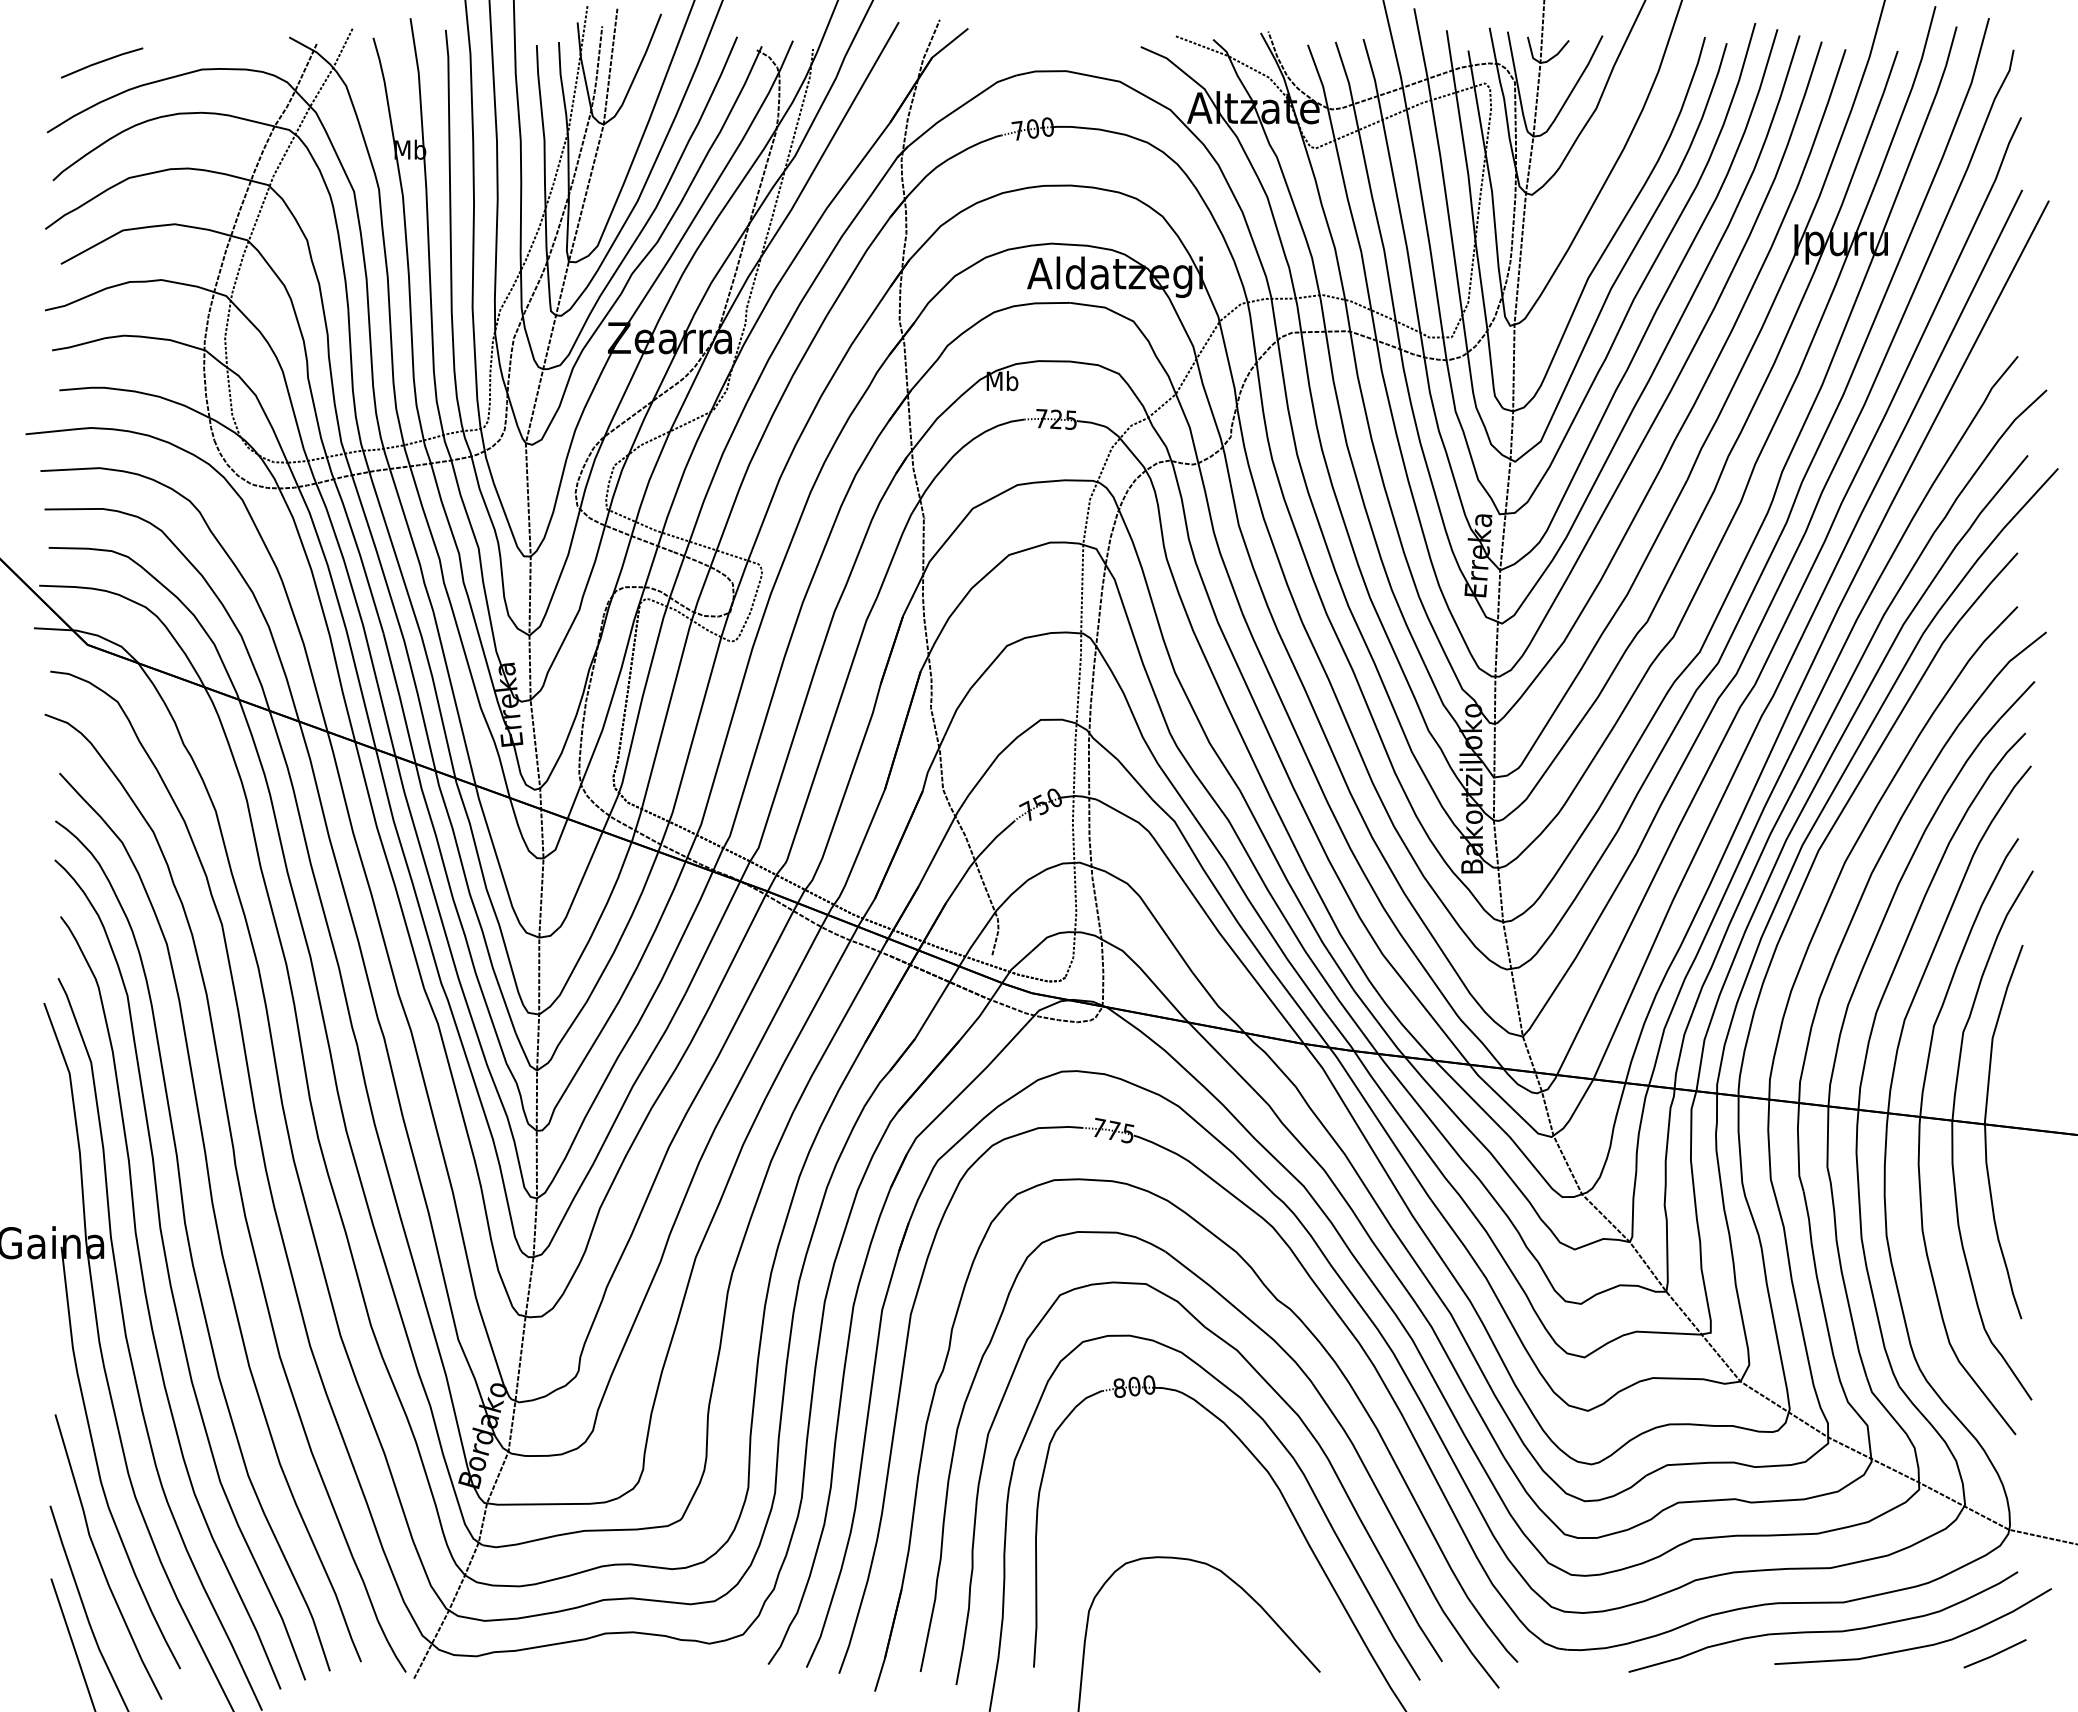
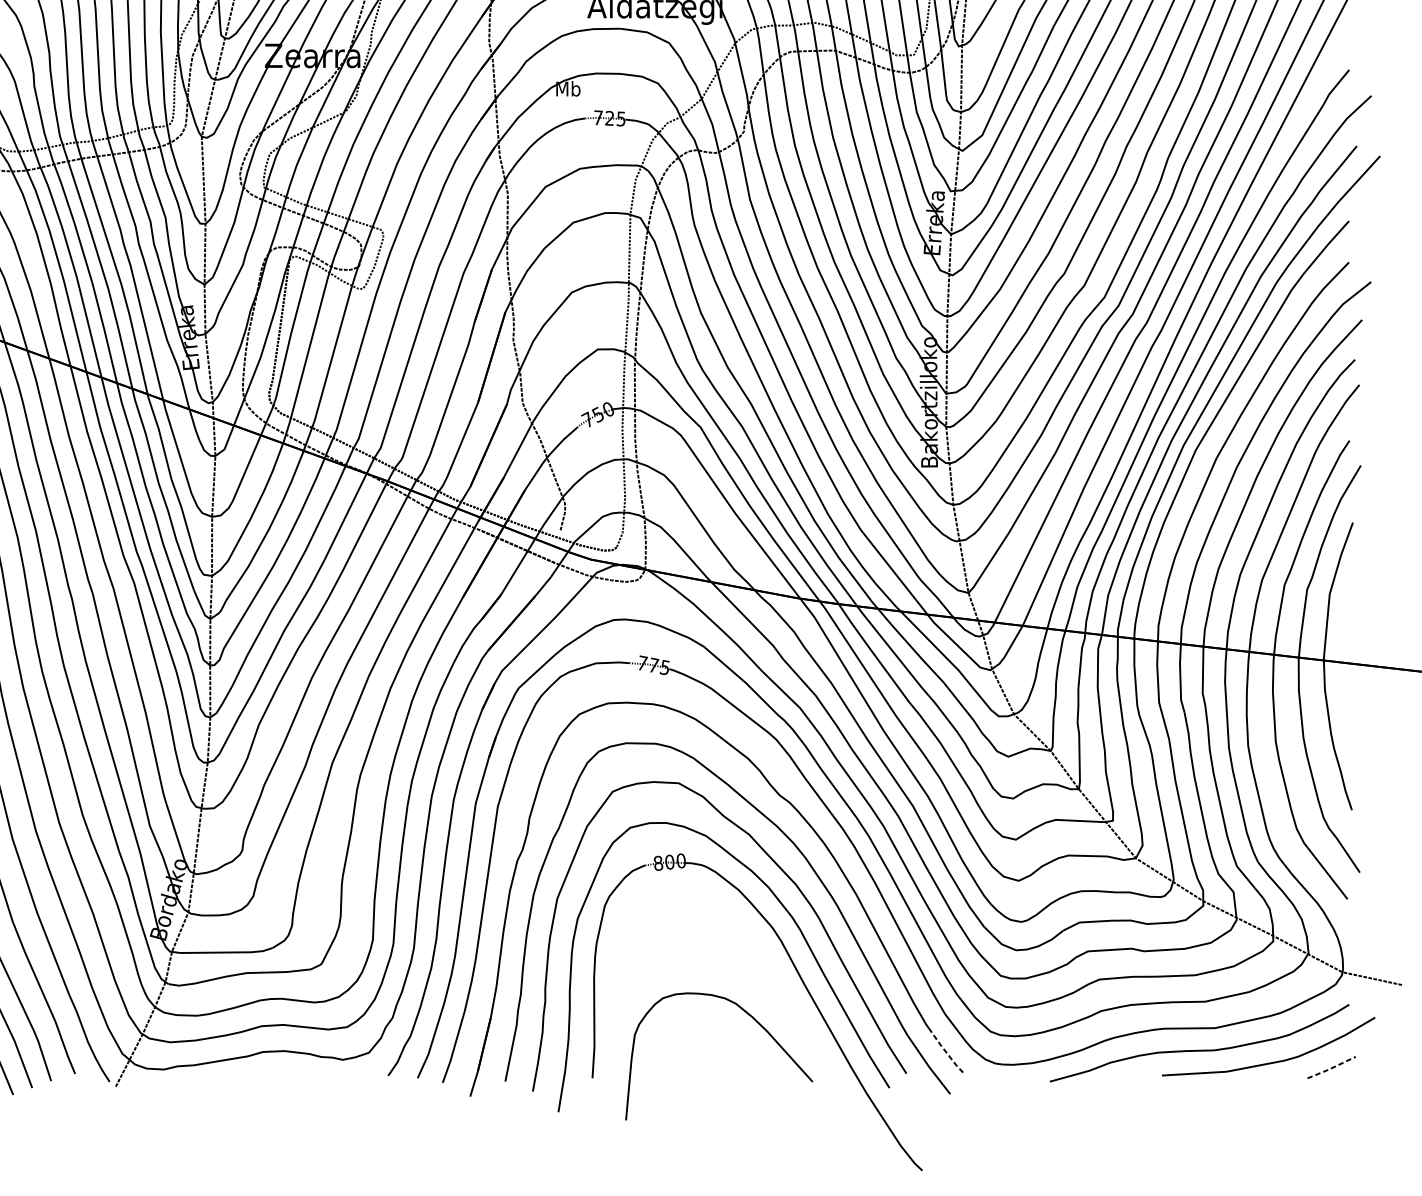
line: (1493, 1633) -> (945, 1051), solid -> dashed
line: (1995, 1654) -> (1331, 1068), solid -> dashed

